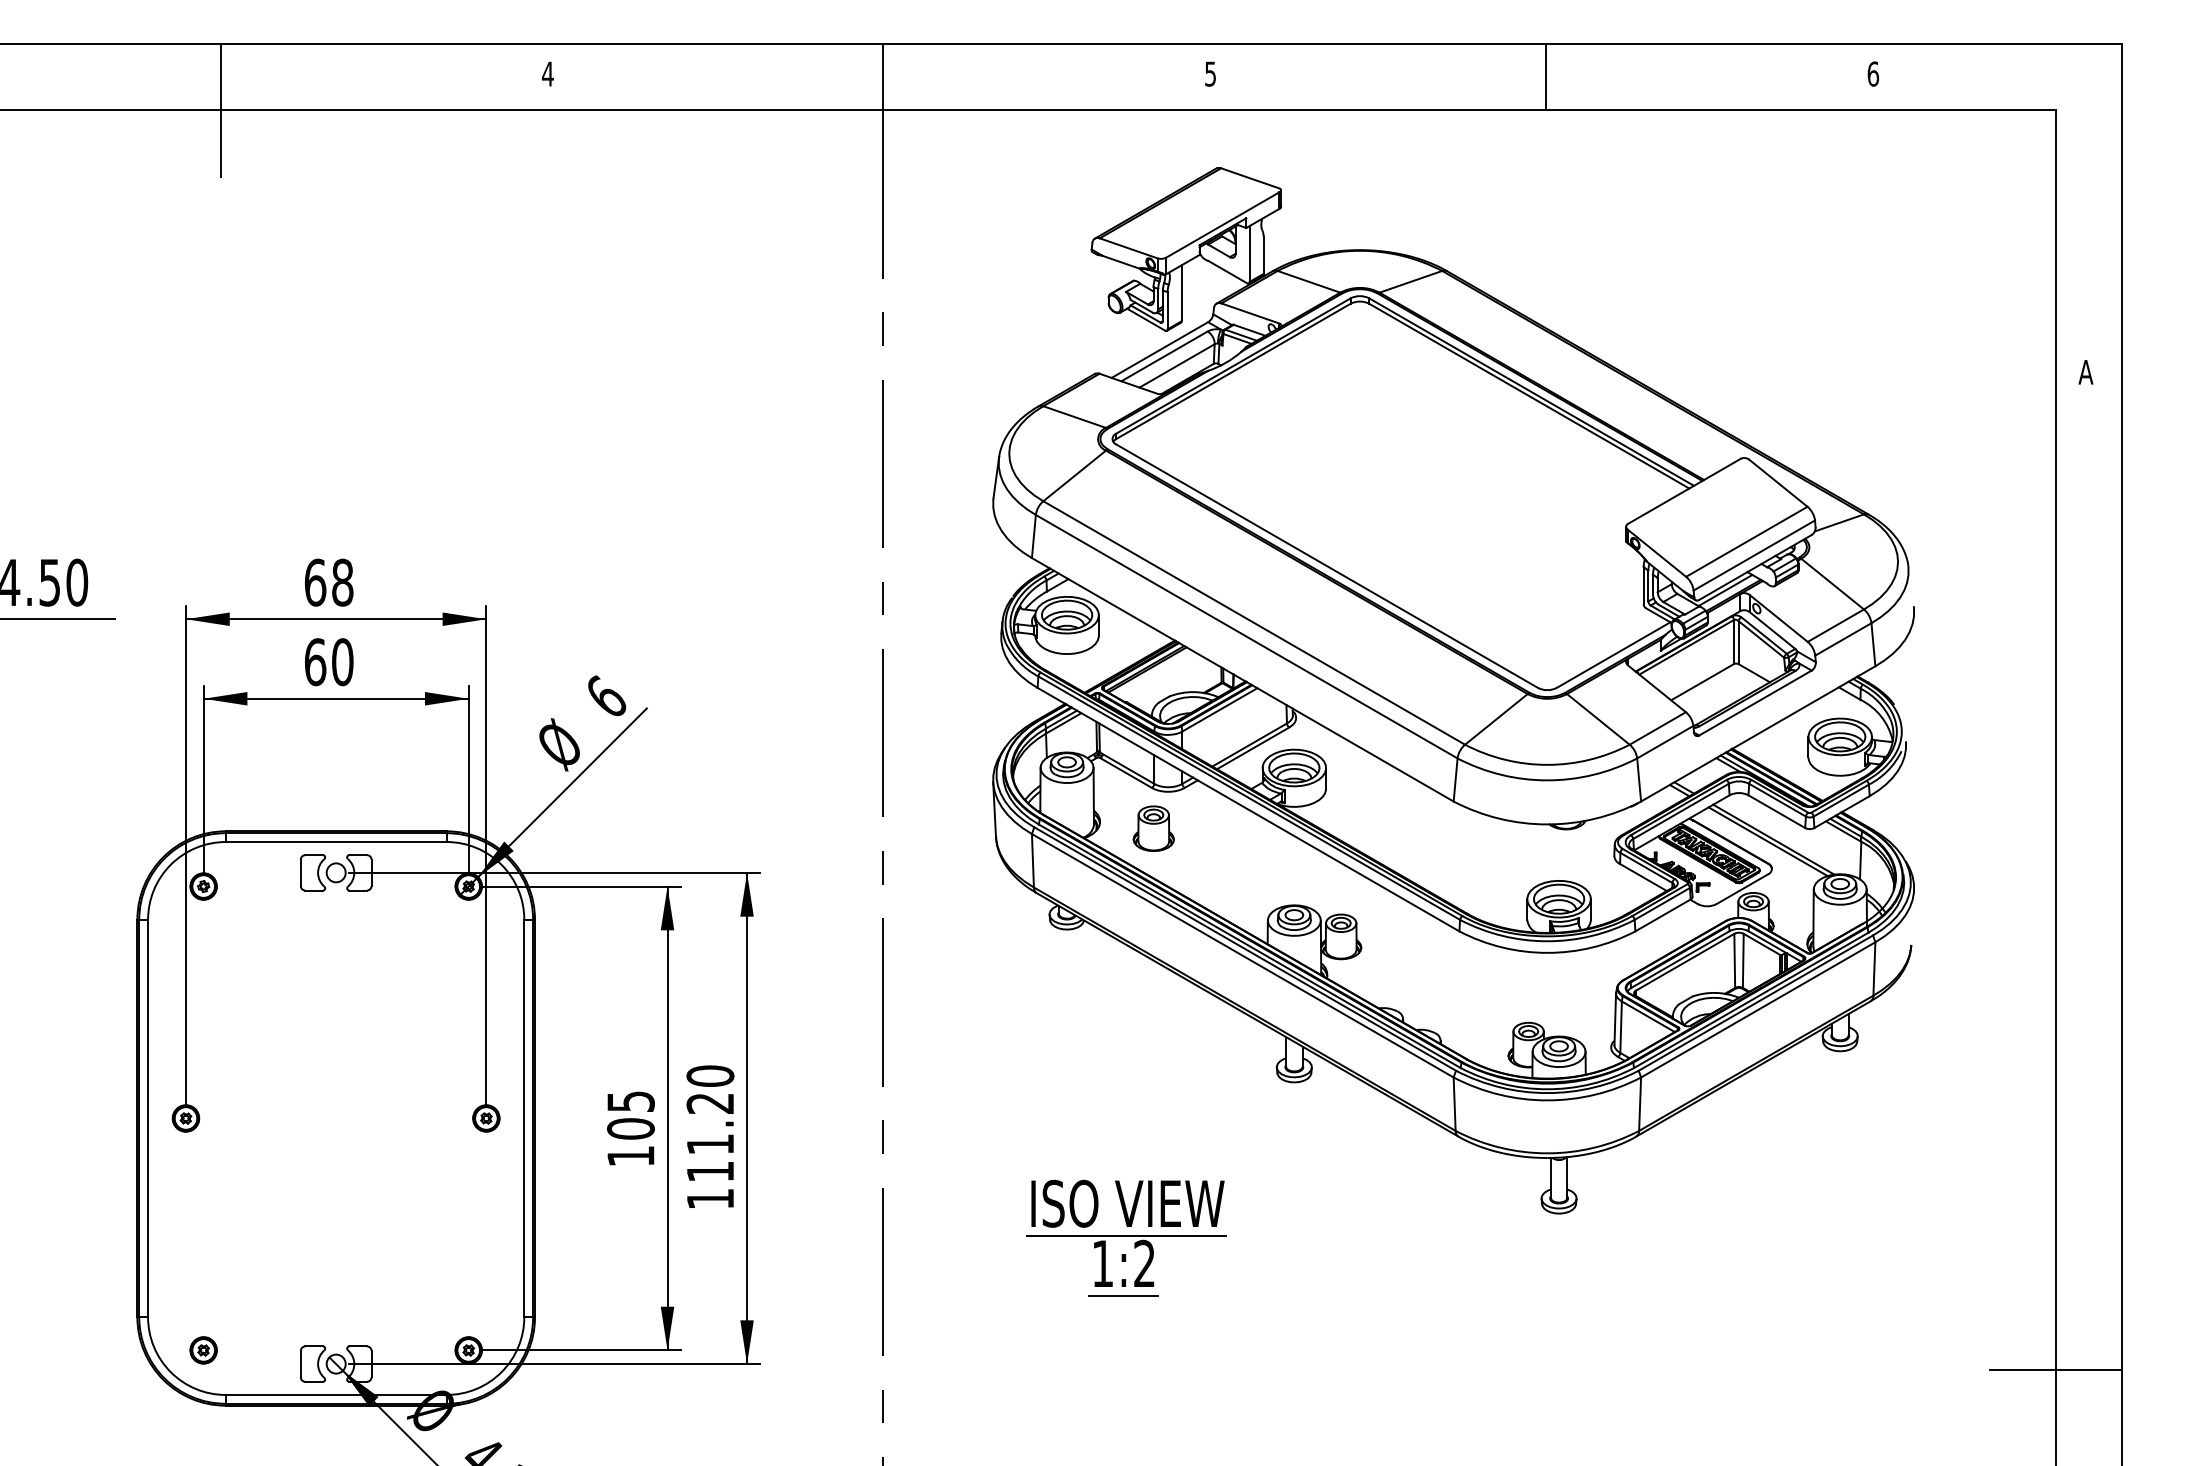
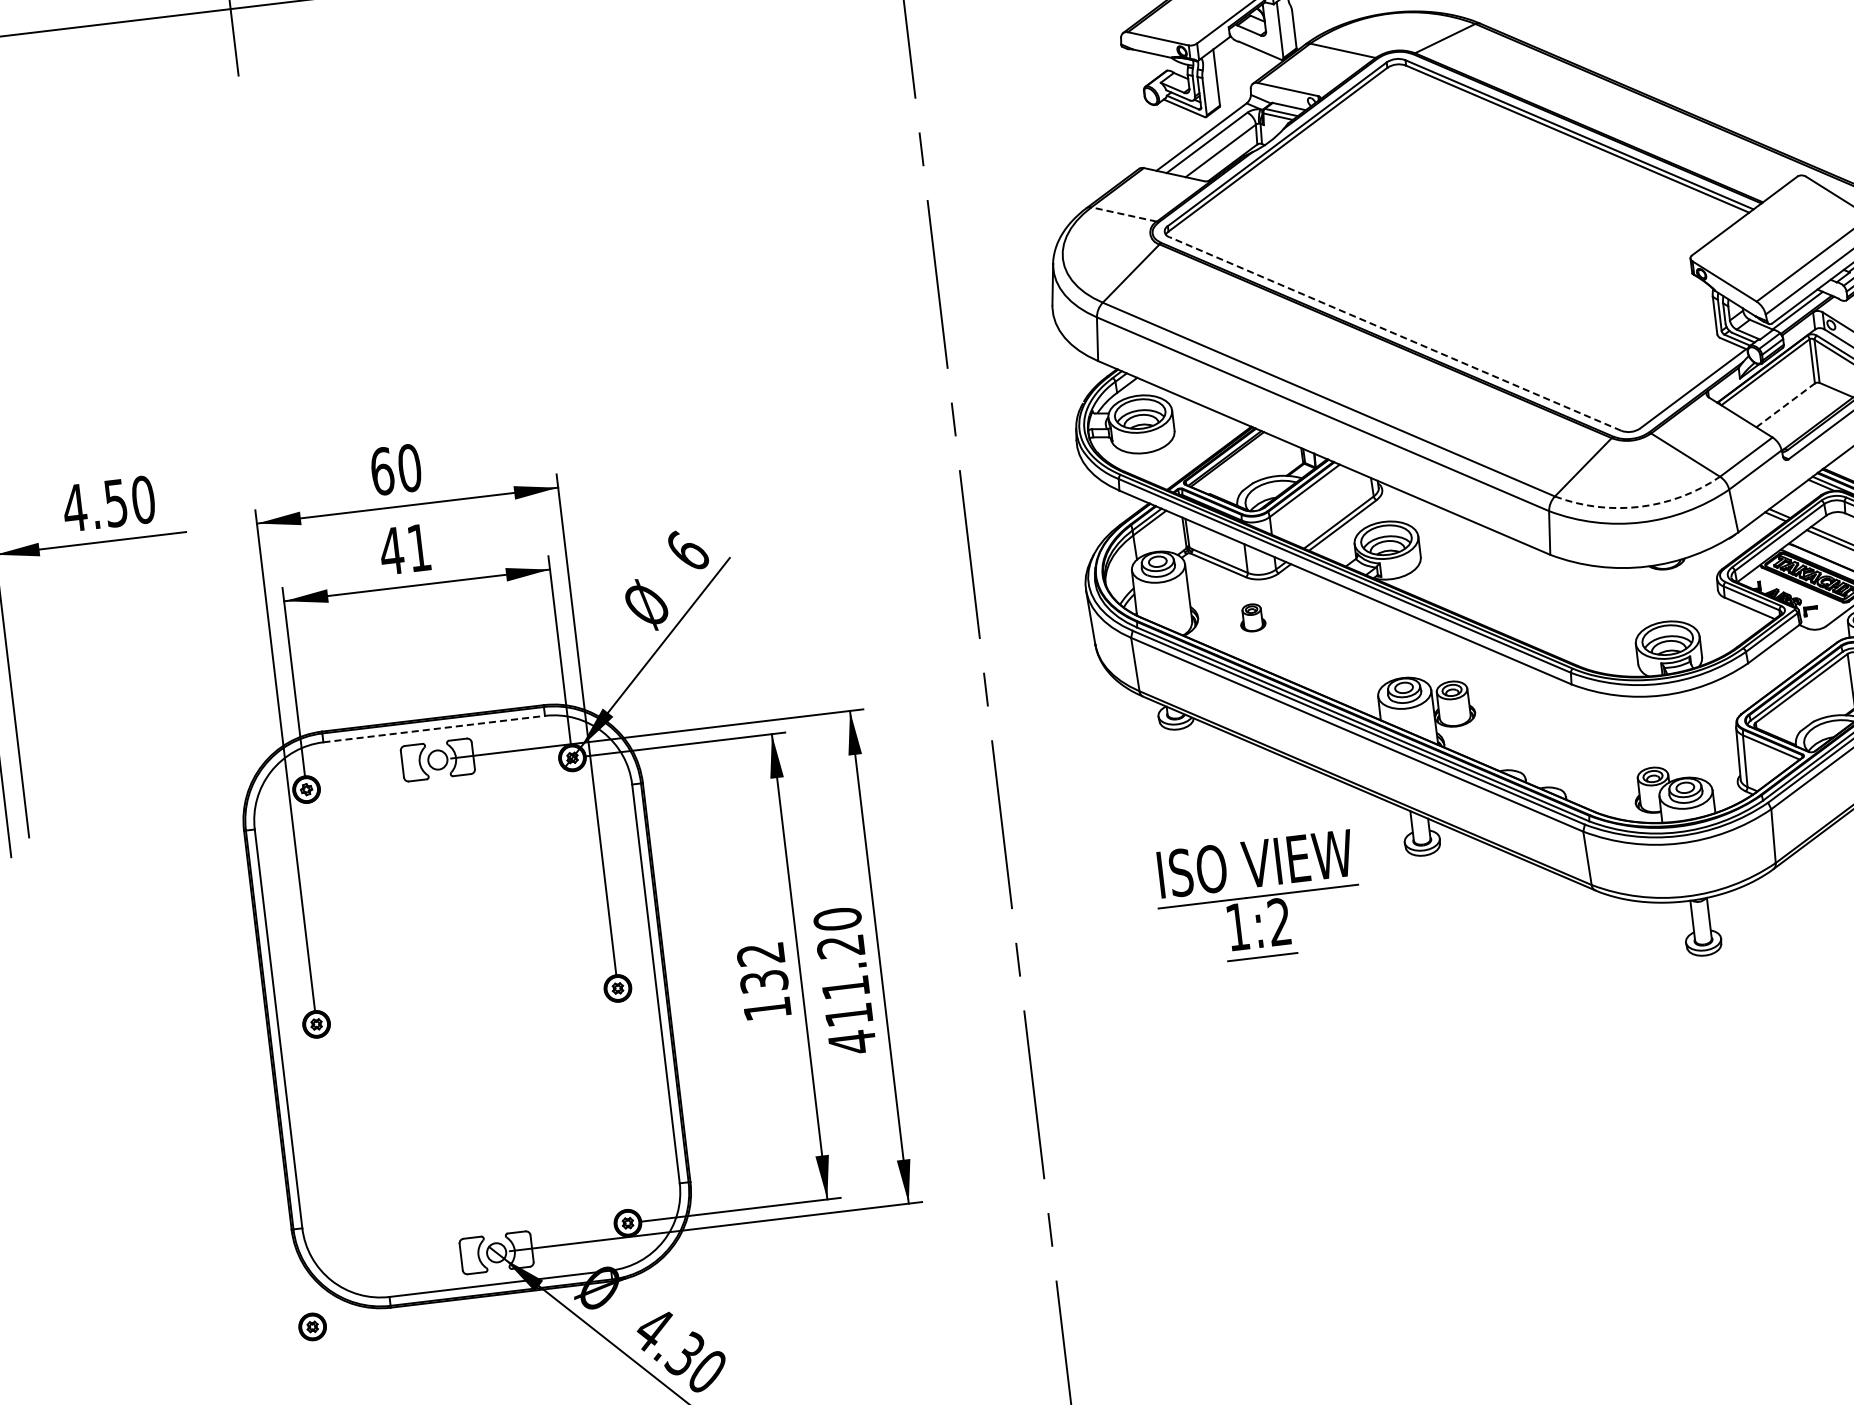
line: (1074, 416) -> (1123, 213), solid -> dashed
line: (1326, 565) -> (1394, 333), solid -> dashed
text: (342, 582) -> (409, 468), 68 -> 60
text: (328, 662) -> (405, 549), 60 -> 41
line: (1702, 681) -> (1785, 404), solid -> dashed
arc: (1547, 764) -> (1639, 506), solid -> dashed
part: (1153, 828) -> (1252, 617), size x0.6
line: (336, 842) -> (434, 729), solid -> dashed
text: (630, 1115) -> (762, 968), 105 -> 132
text: (710, 1198) -> (852, 1041), 111.20 -> 411.20
part: (1126, 1237) -> (1258, 897), moved
part: (203, 1350) -> (312, 1327), moved

